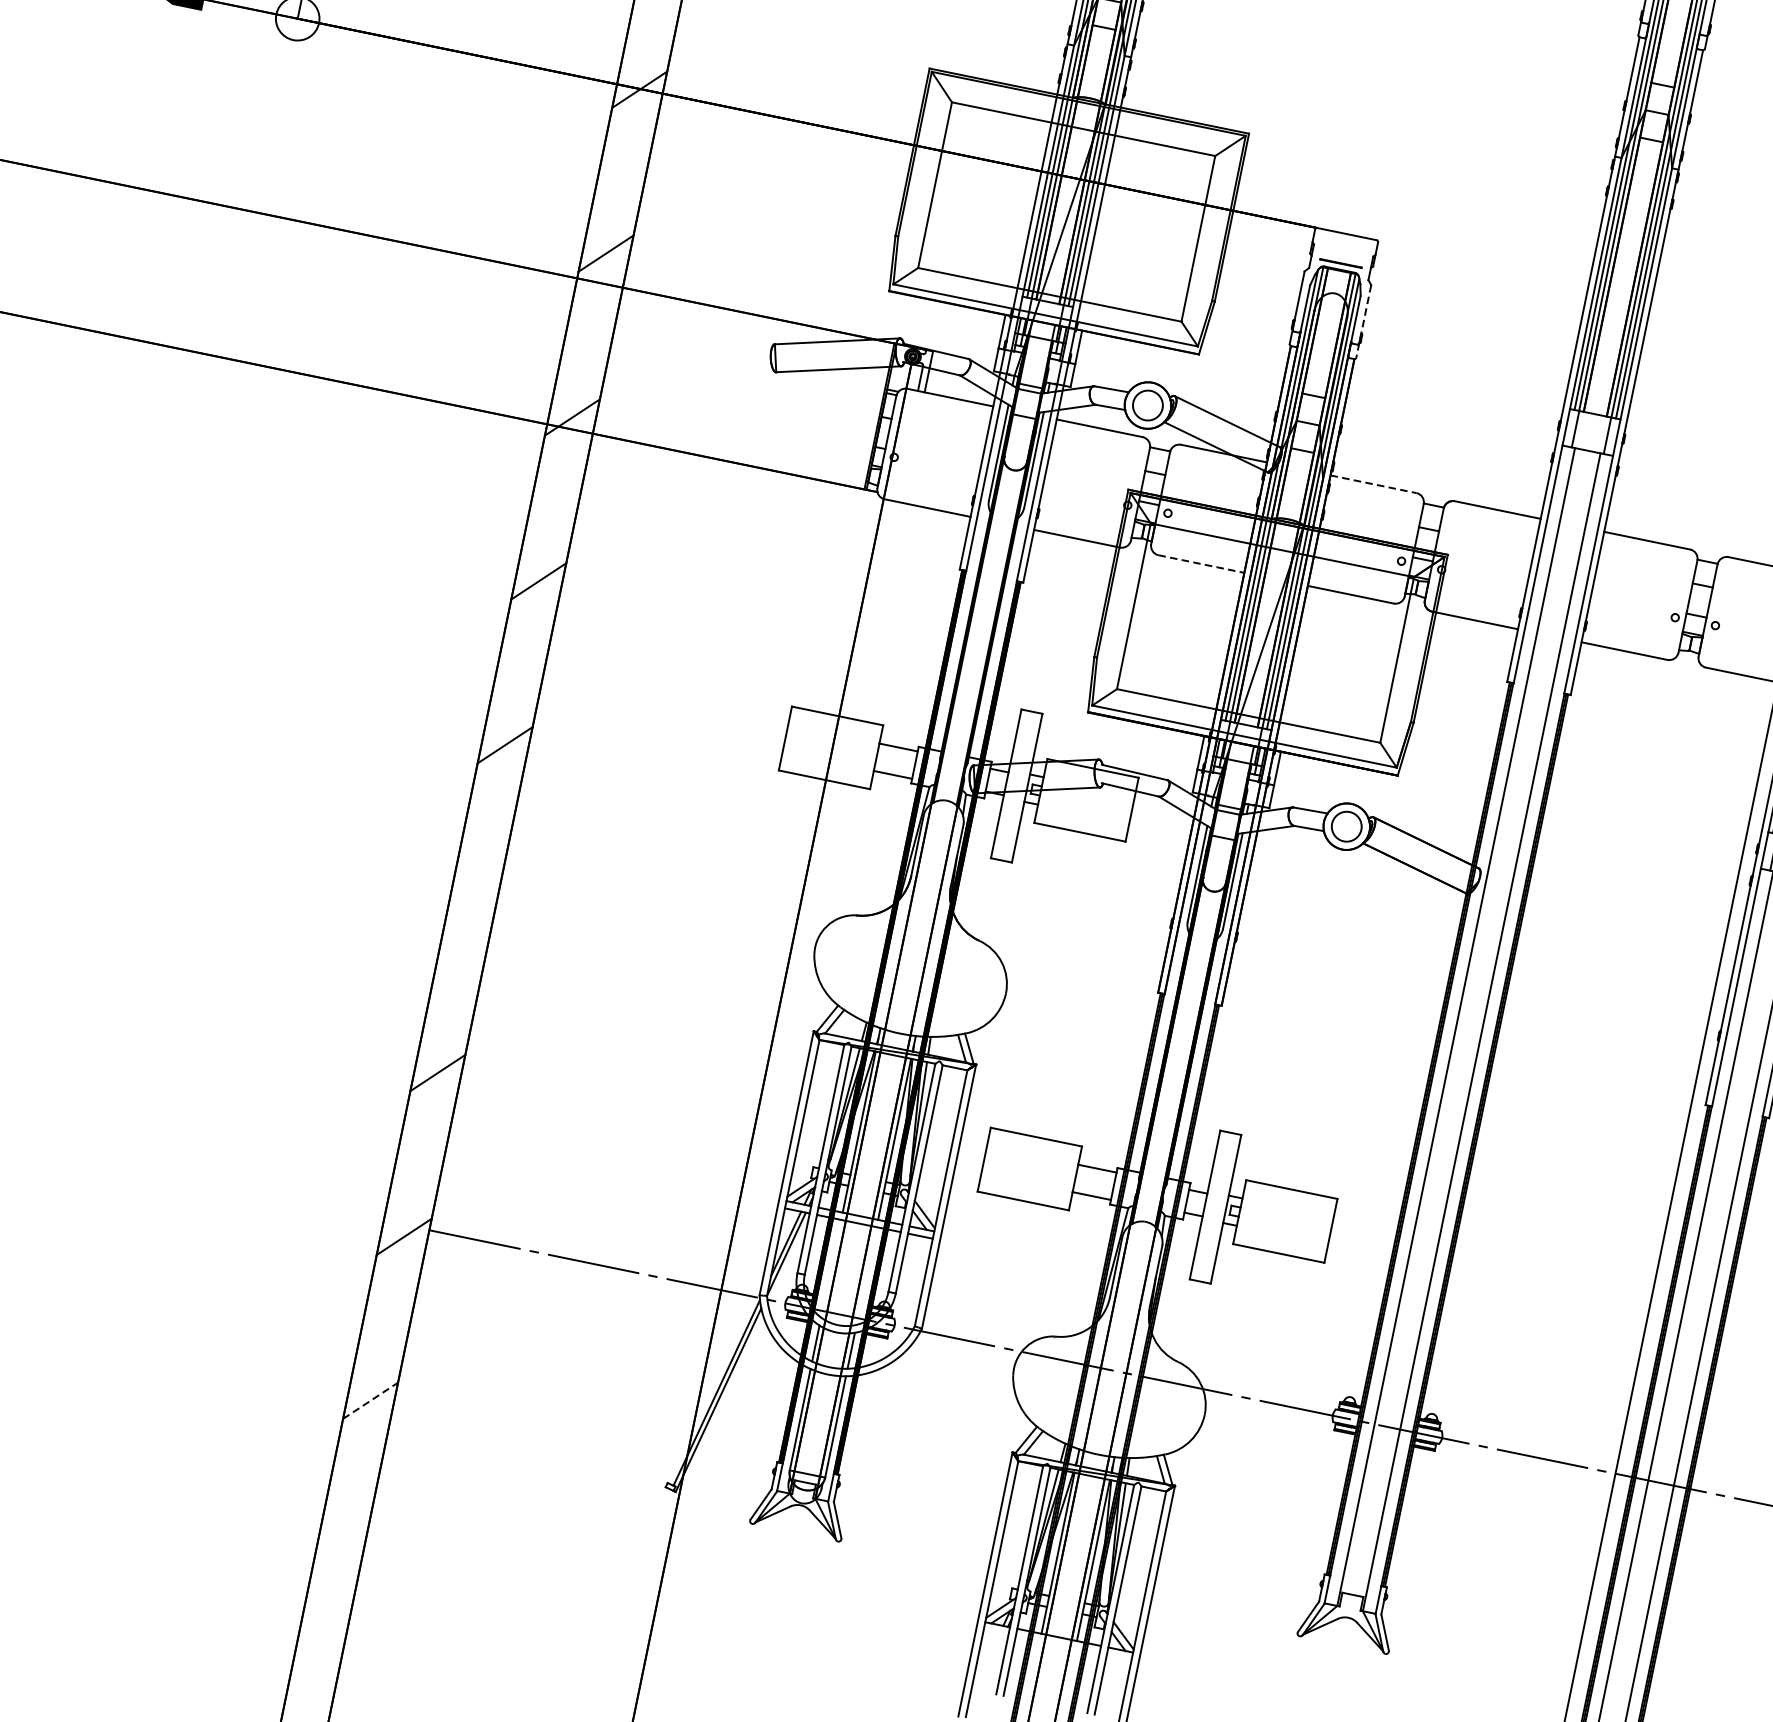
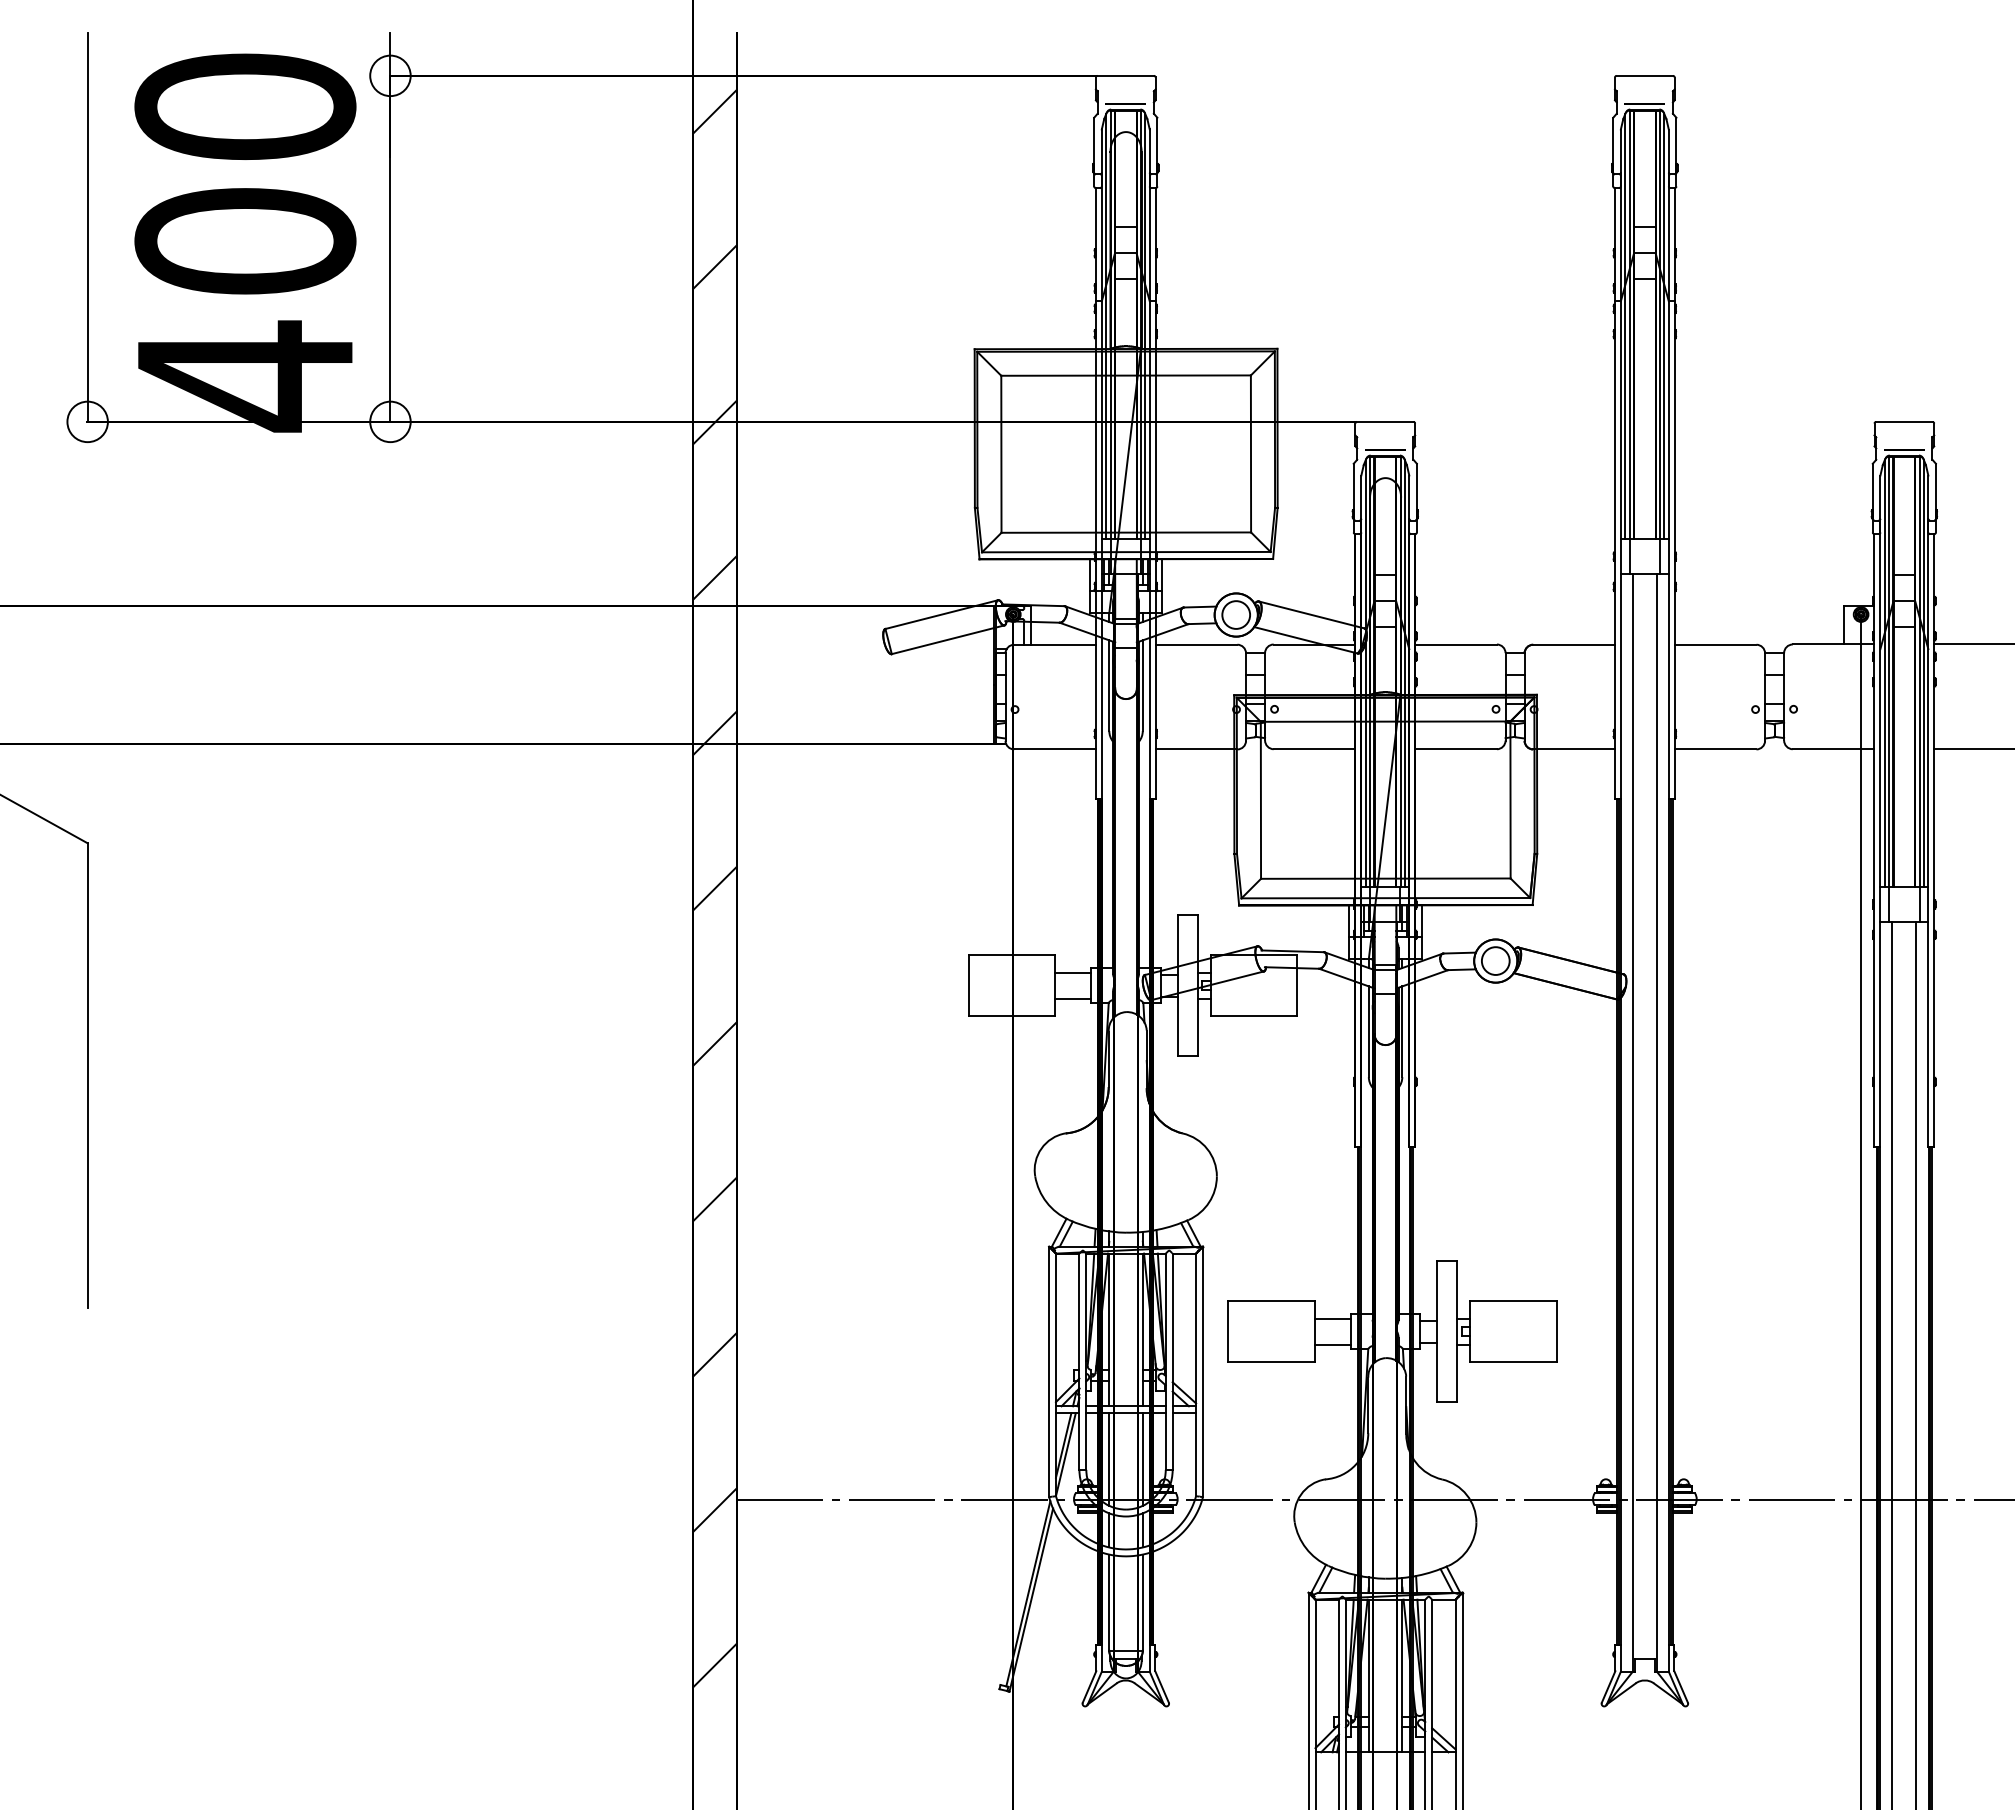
line: (1363, 321) -> (1416, 498), dashed -> solid
line: (1373, 484) -> (1456, 644), dashed -> solid
line: (1201, 564) -> (1314, 749), dashed -> solid
line: (471, 909) -> (714, 1199), added
line: (831, 1268) -> (1109, 1459), added
line: (866, 1275) -> (1142, 1459), added
line: (370, 1400) -> (714, 1665), dashed -> solid

